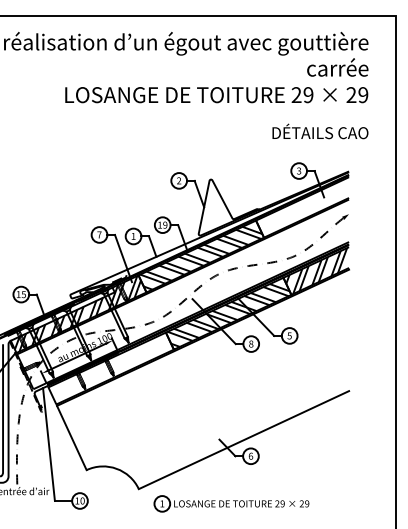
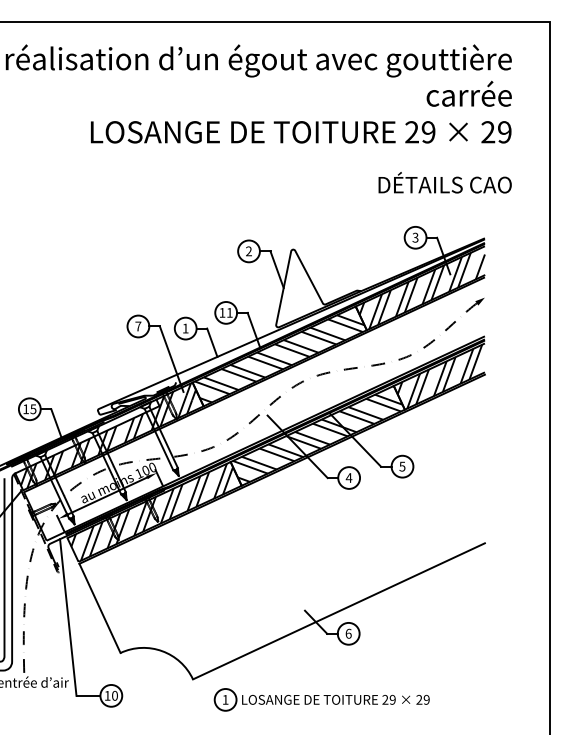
hatch: (303, 209) -> (421, 290), added
text: (165, 224) -> (229, 312), 19 -> 11
text: (250, 343) -> (348, 477), 8 -> 4
hatch: (112, 368) -> (156, 511), added

